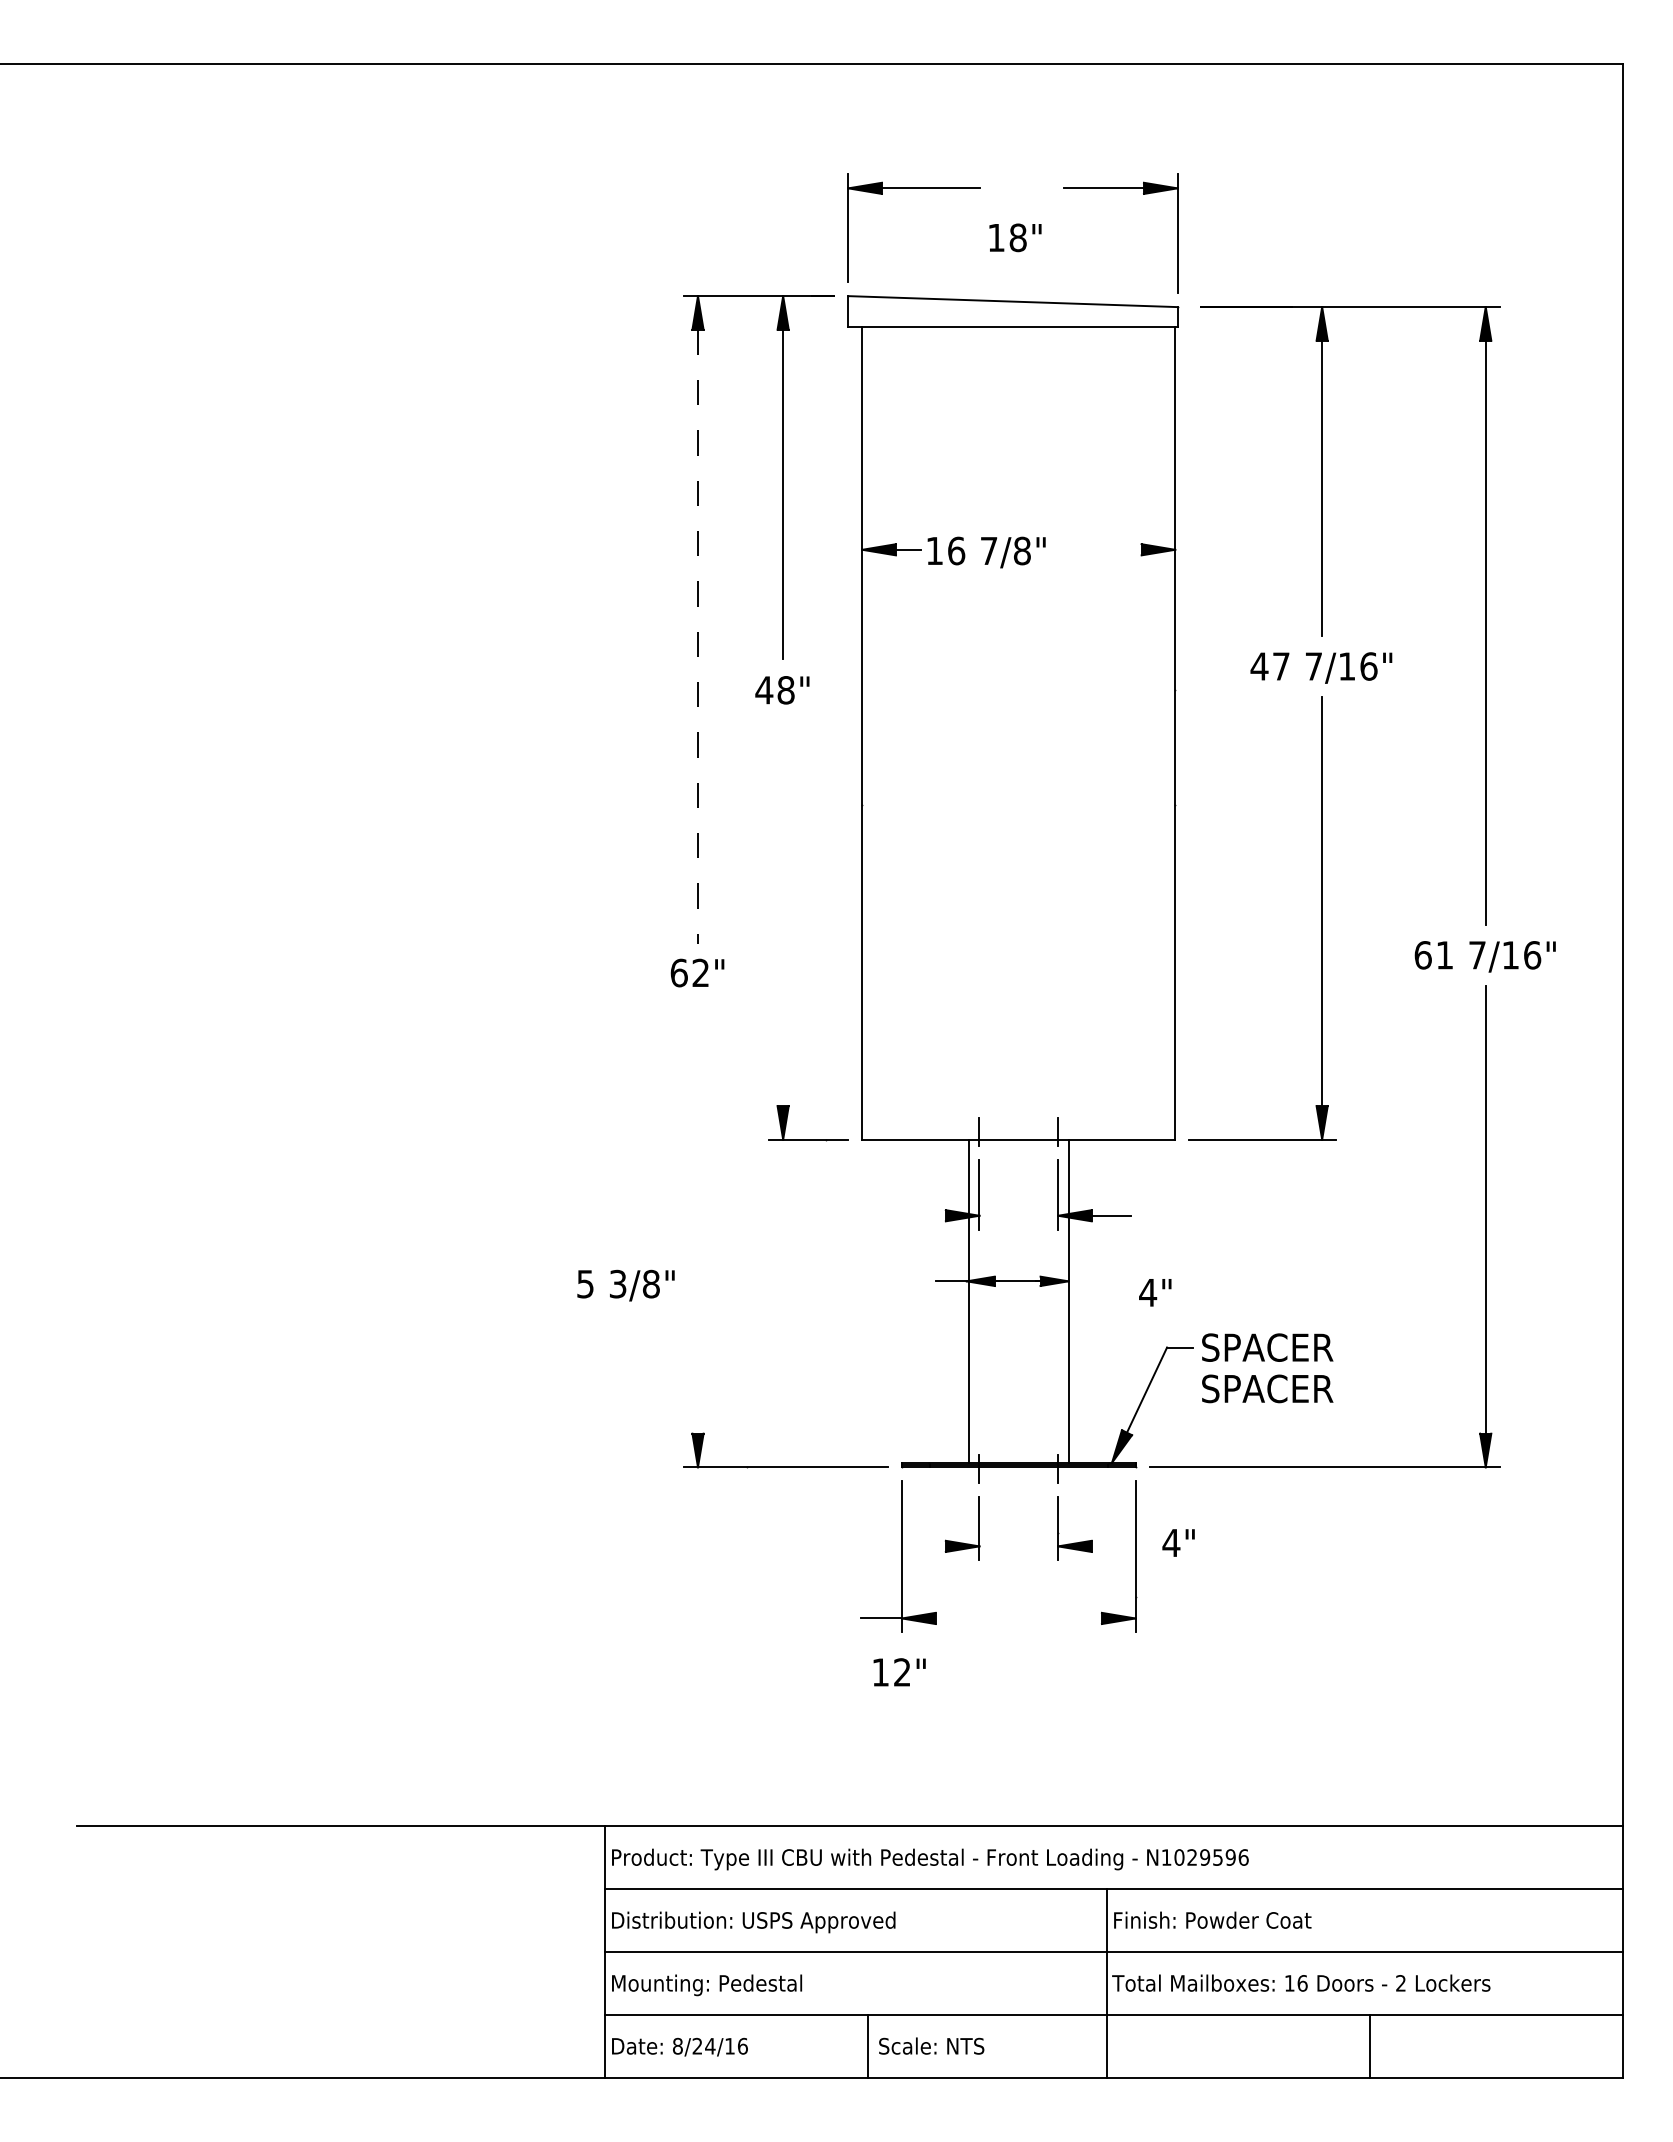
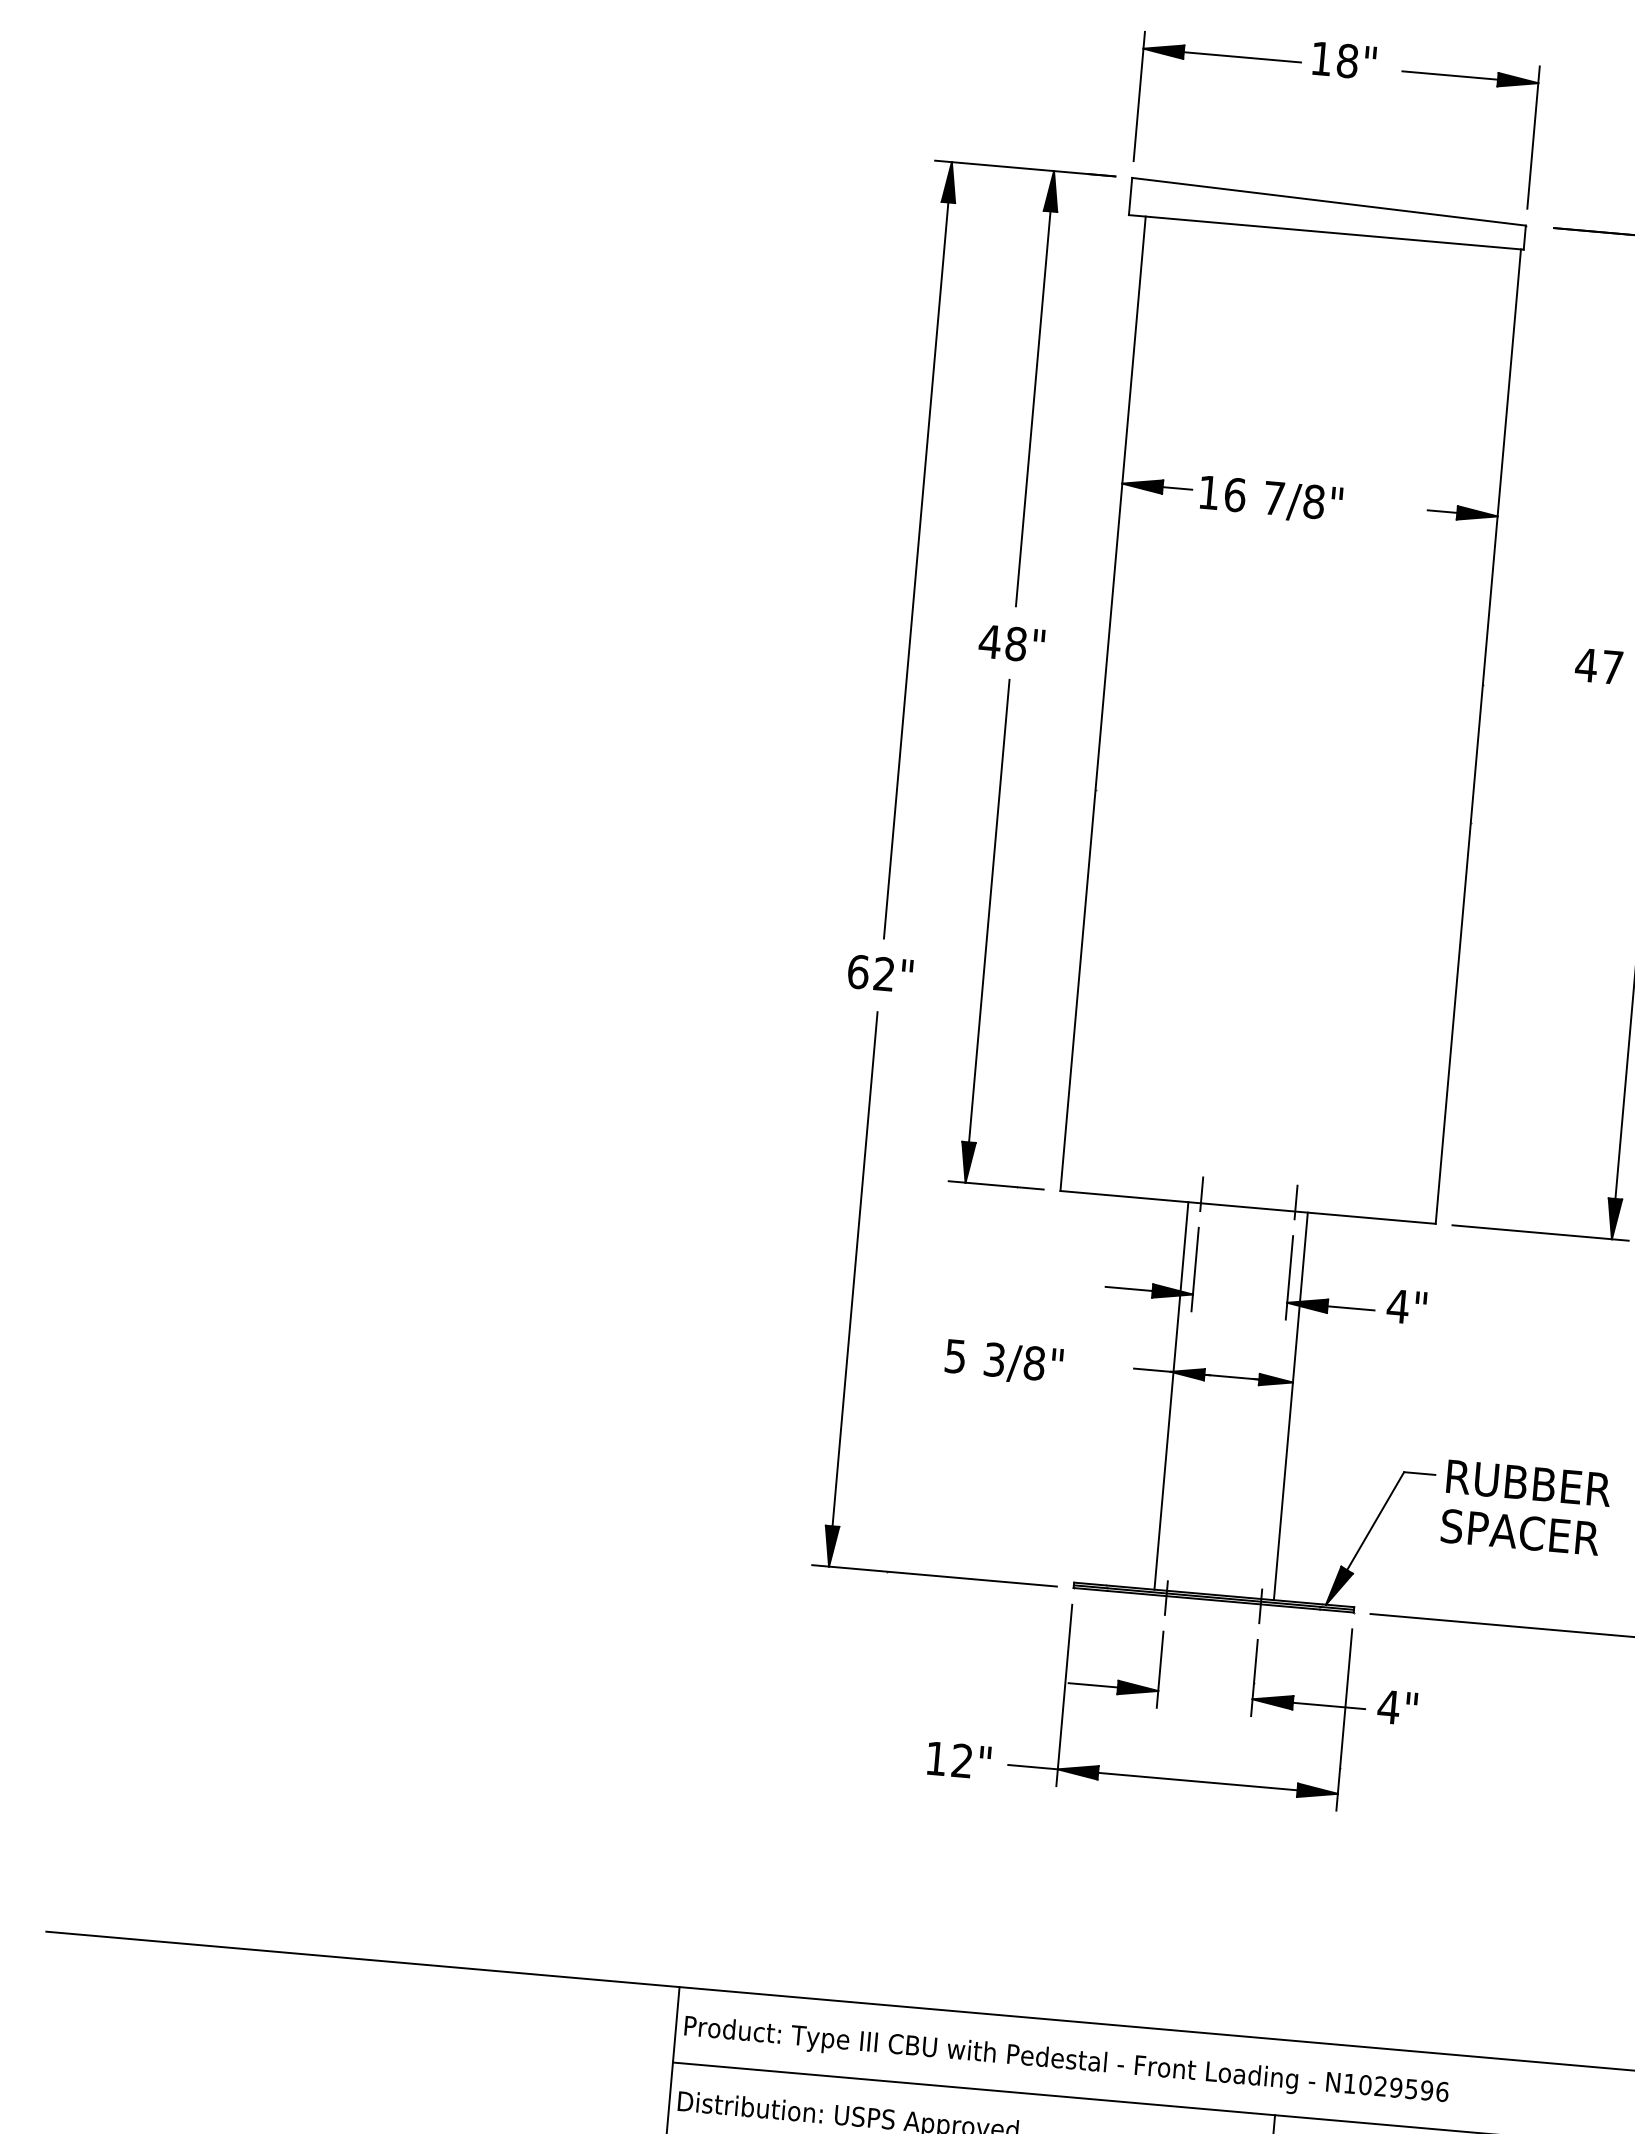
text: (1015, 237) -> (1344, 60), moved
line: (1129, 549) -> (1442, 511), added
line: (698, 636) -> (916, 570), dashed -> solid
line: (783, 913) -> (989, 911), added
line: (925, 1215) -> (1128, 1288), added
line: (698, 1218) -> (855, 1268), added
text: (625, 1285) -> (1003, 1362), moved
text: (1155, 1292) -> (1407, 1306), moved
text: (1270, 1347) -> (1528, 1483), SPACER -> RUBBER
line: (924, 1546) -> (1092, 1685), added
line: (1121, 1546) -> (1328, 1706), added
line: (1018, 1618) -> (1197, 1781), added
text: (899, 1672) -> (958, 1760), moved

